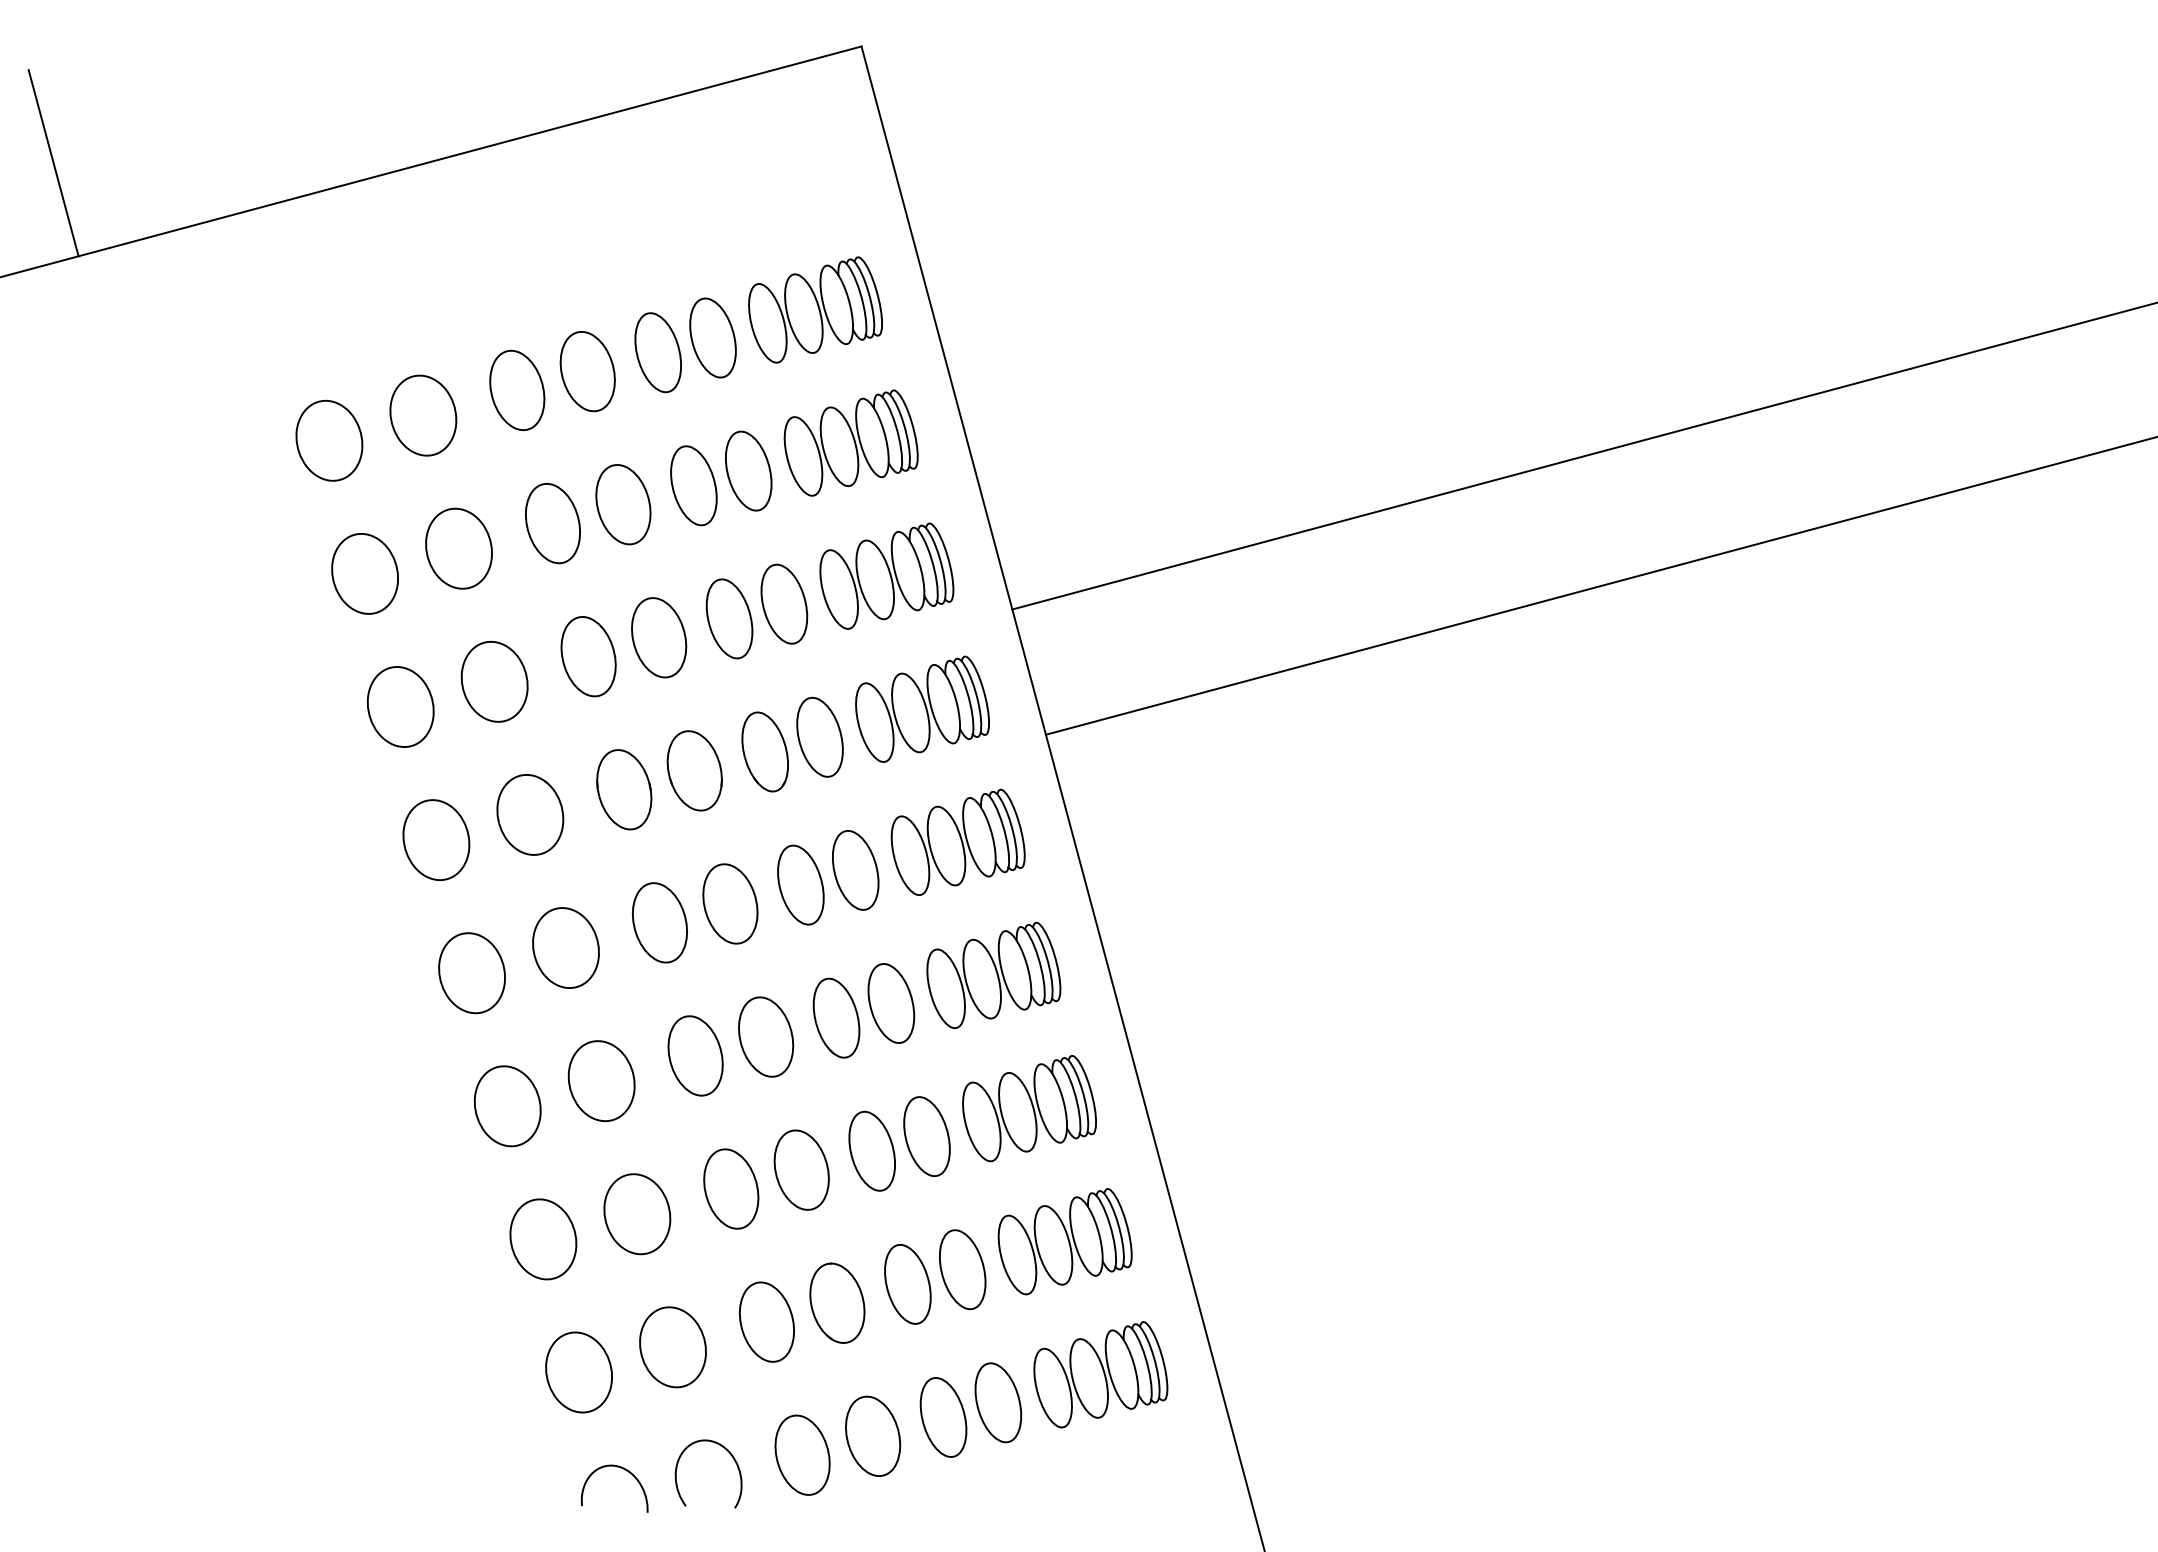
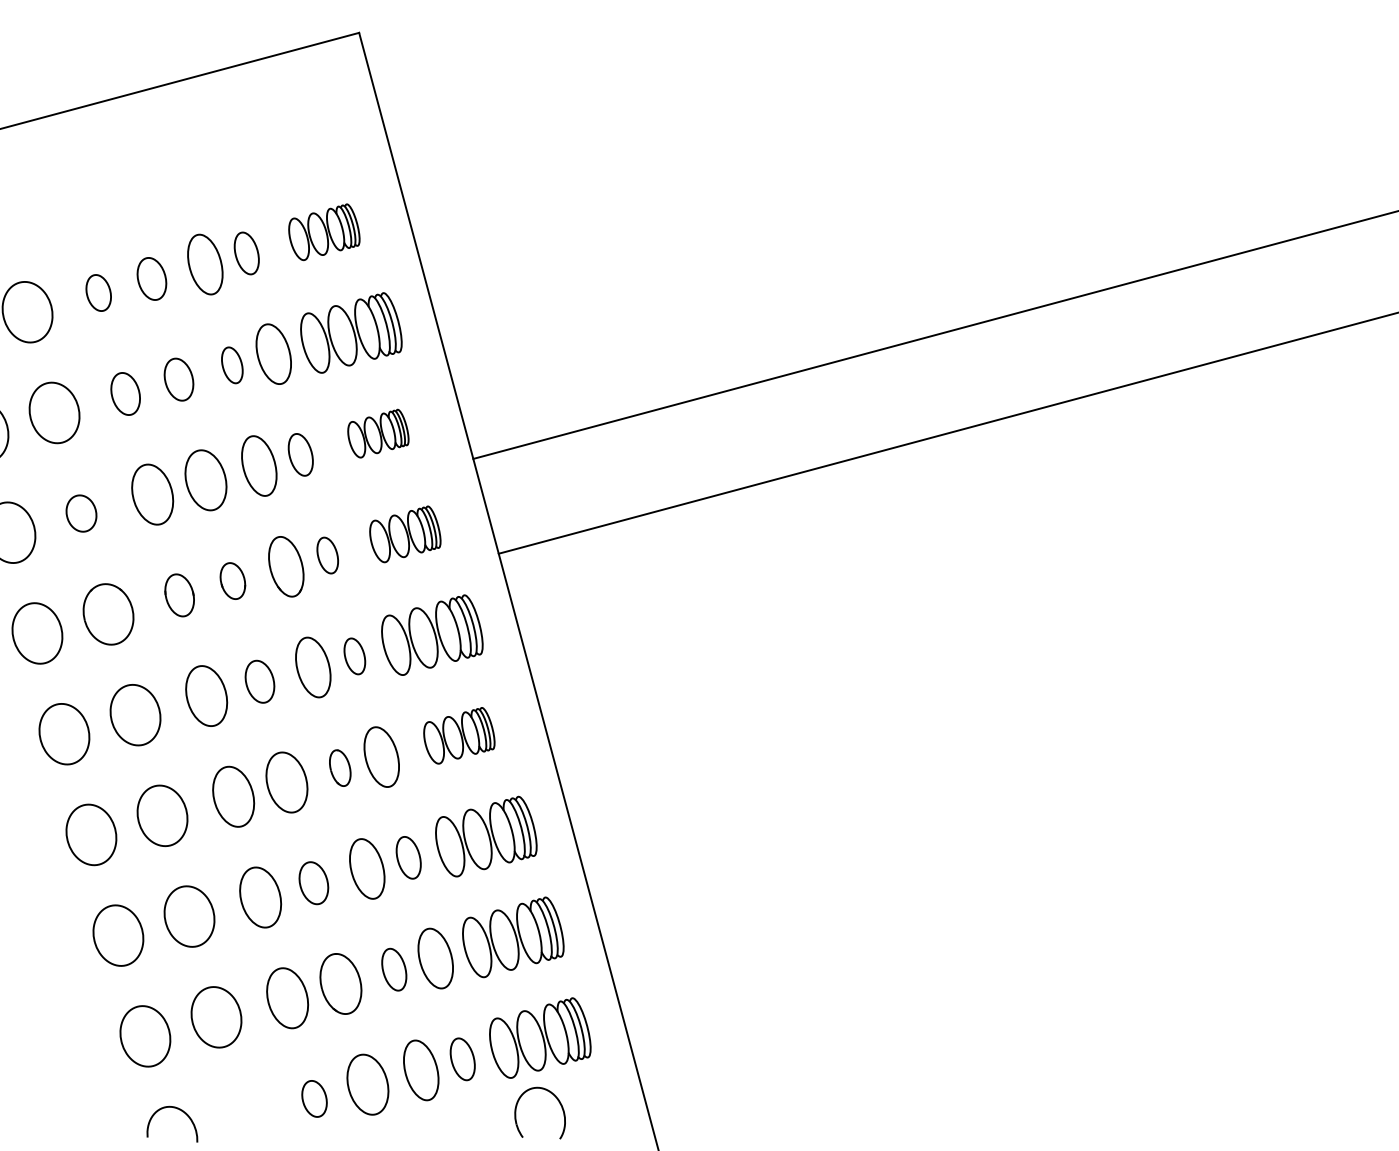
part: (815, 309) -> (324, 231), size x0.7
part: (712, 337) -> (246, 253), size x0.7
part: (587, 371) -> (151, 278), size x0.7
part: (517, 389) -> (98, 292), size x0.6
part: (693, 485) -> (232, 365), size x0.6
part: (623, 504) -> (179, 379), size x0.7
part: (552, 523) -> (125, 393), size x0.7
part: (886, 575) -> (378, 433), size x0.6
part: (784, 603) -> (300, 454), size x0.7
part: (494, 681) -> (81, 513), size x0.6
part: (922, 708) -> (405, 533), size x0.7
part: (819, 736) -> (327, 555), size x0.6
part: (694, 770) -> (232, 580), size x0.6
part: (624, 789) -> (179, 595), size x0.7
part: (855, 870) -> (354, 656), size x0.6
part: (730, 903) -> (260, 681), size x0.7
part: (993, 974) -> (459, 735), size x0.7
part: (836, 1017) -> (340, 767), size x0.6
part: (926, 1136) -> (408, 857), size x0.7
part: (801, 1169) -> (313, 882), size x0.7
part: (907, 1284) -> (393, 969), size x0.7
part: (998, 1402) -> (462, 1059), size x0.7
part: (802, 1454) -> (314, 1098), size x0.6
part: (730, 1455) -> (556, 1099), moved

